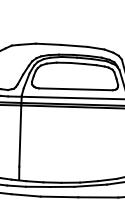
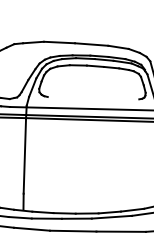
line: (75, 89) -> (93, 98), removed

